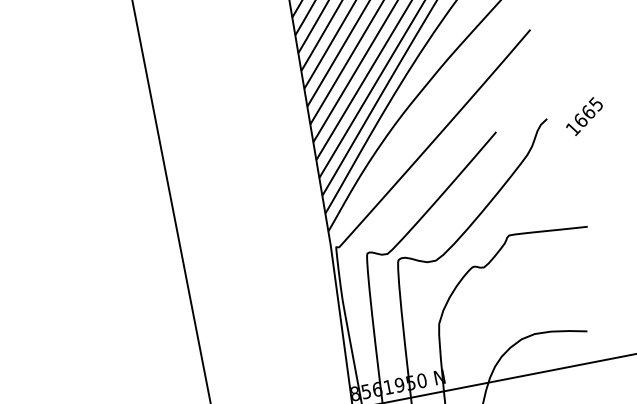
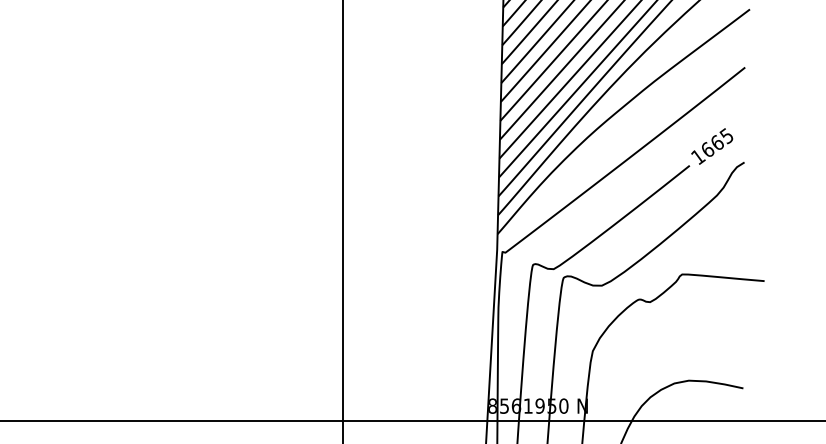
text: (584, 116) -> (712, 146), moved

